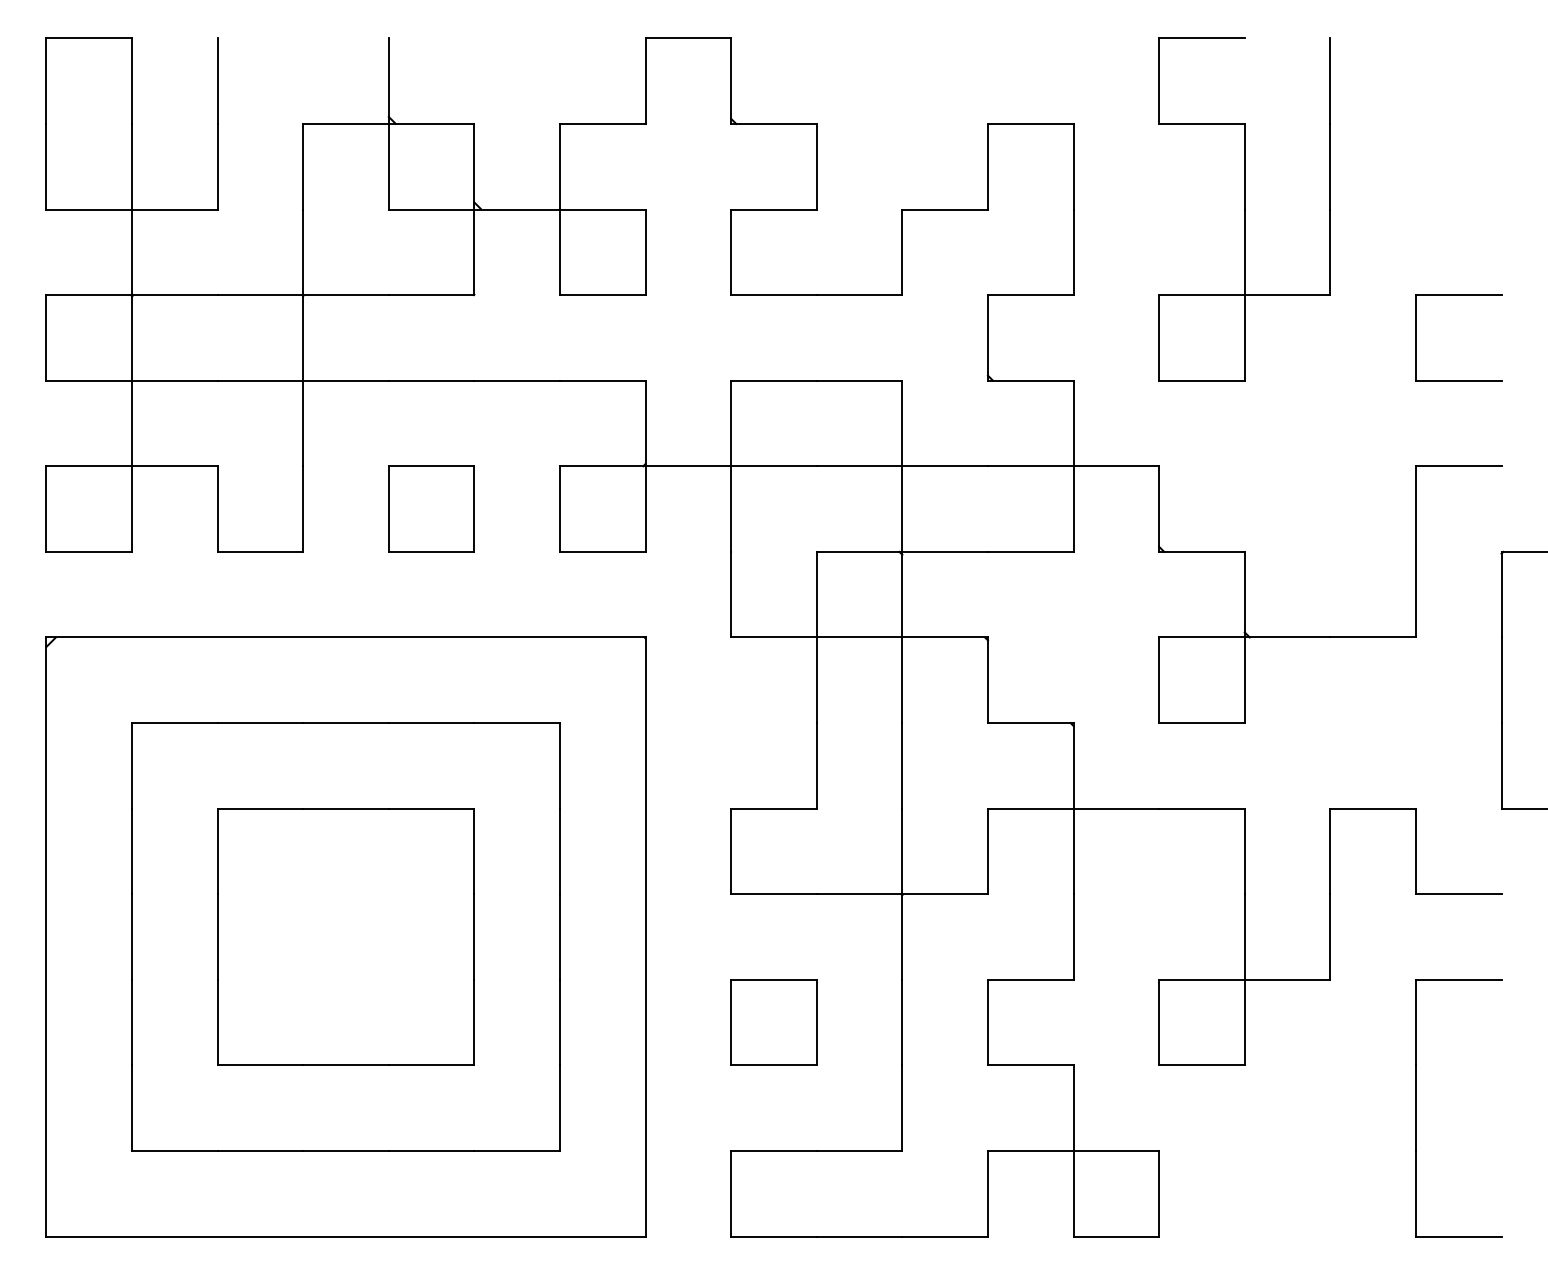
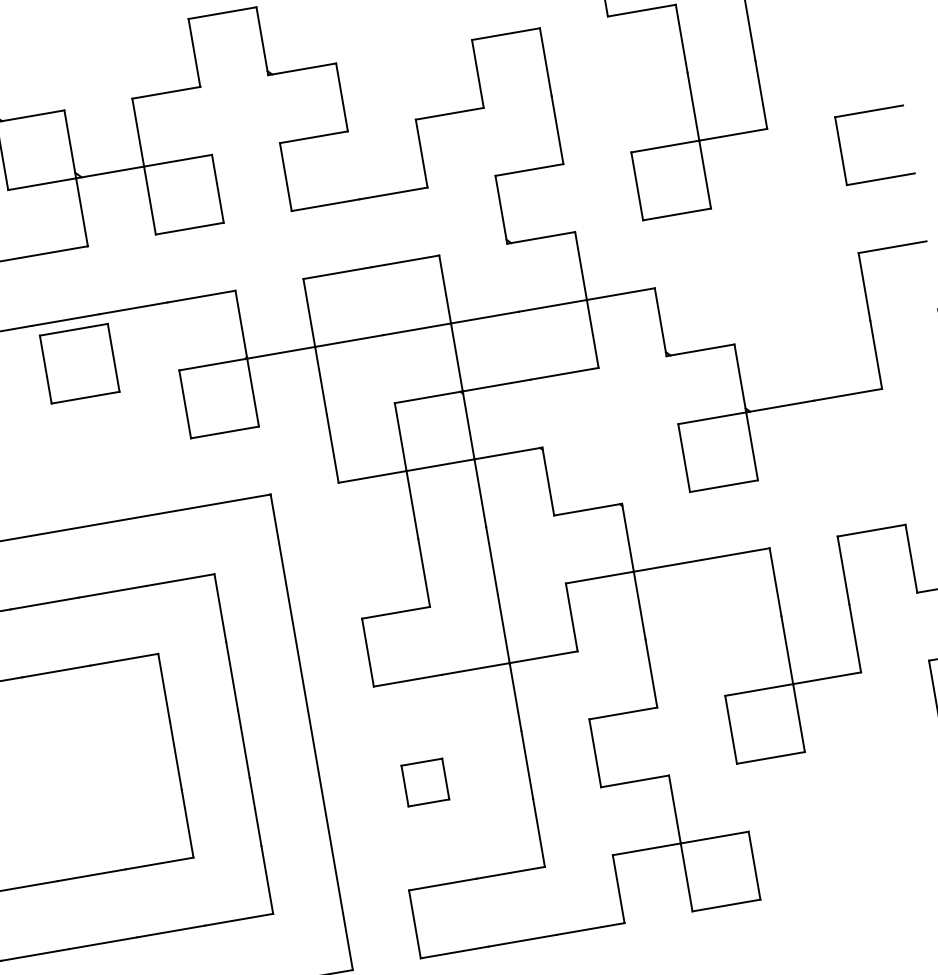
part: (431, 508) -> (79, 363), moved
part: (773, 1022) -> (425, 782), size x0.6

